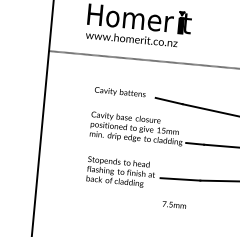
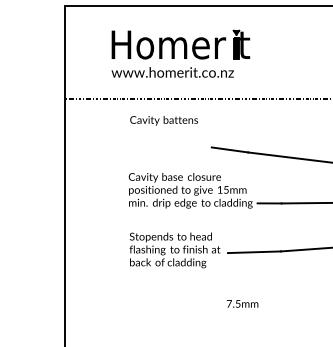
text: (119, 92) -> (163, 120), moved
text: (174, 204) -> (242, 303), moved

